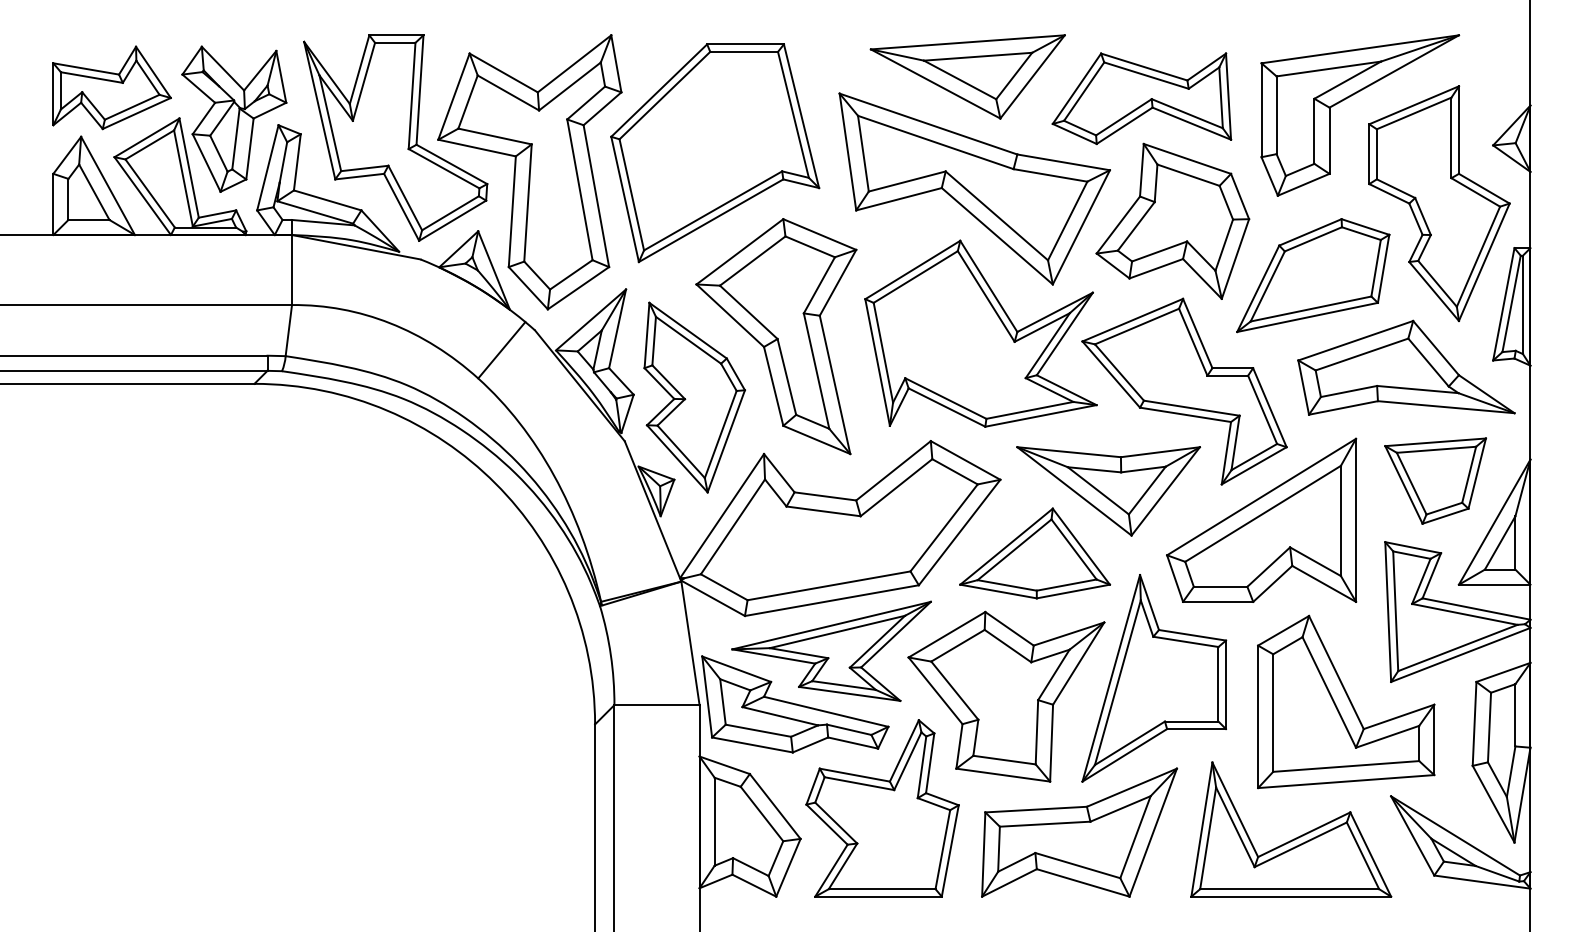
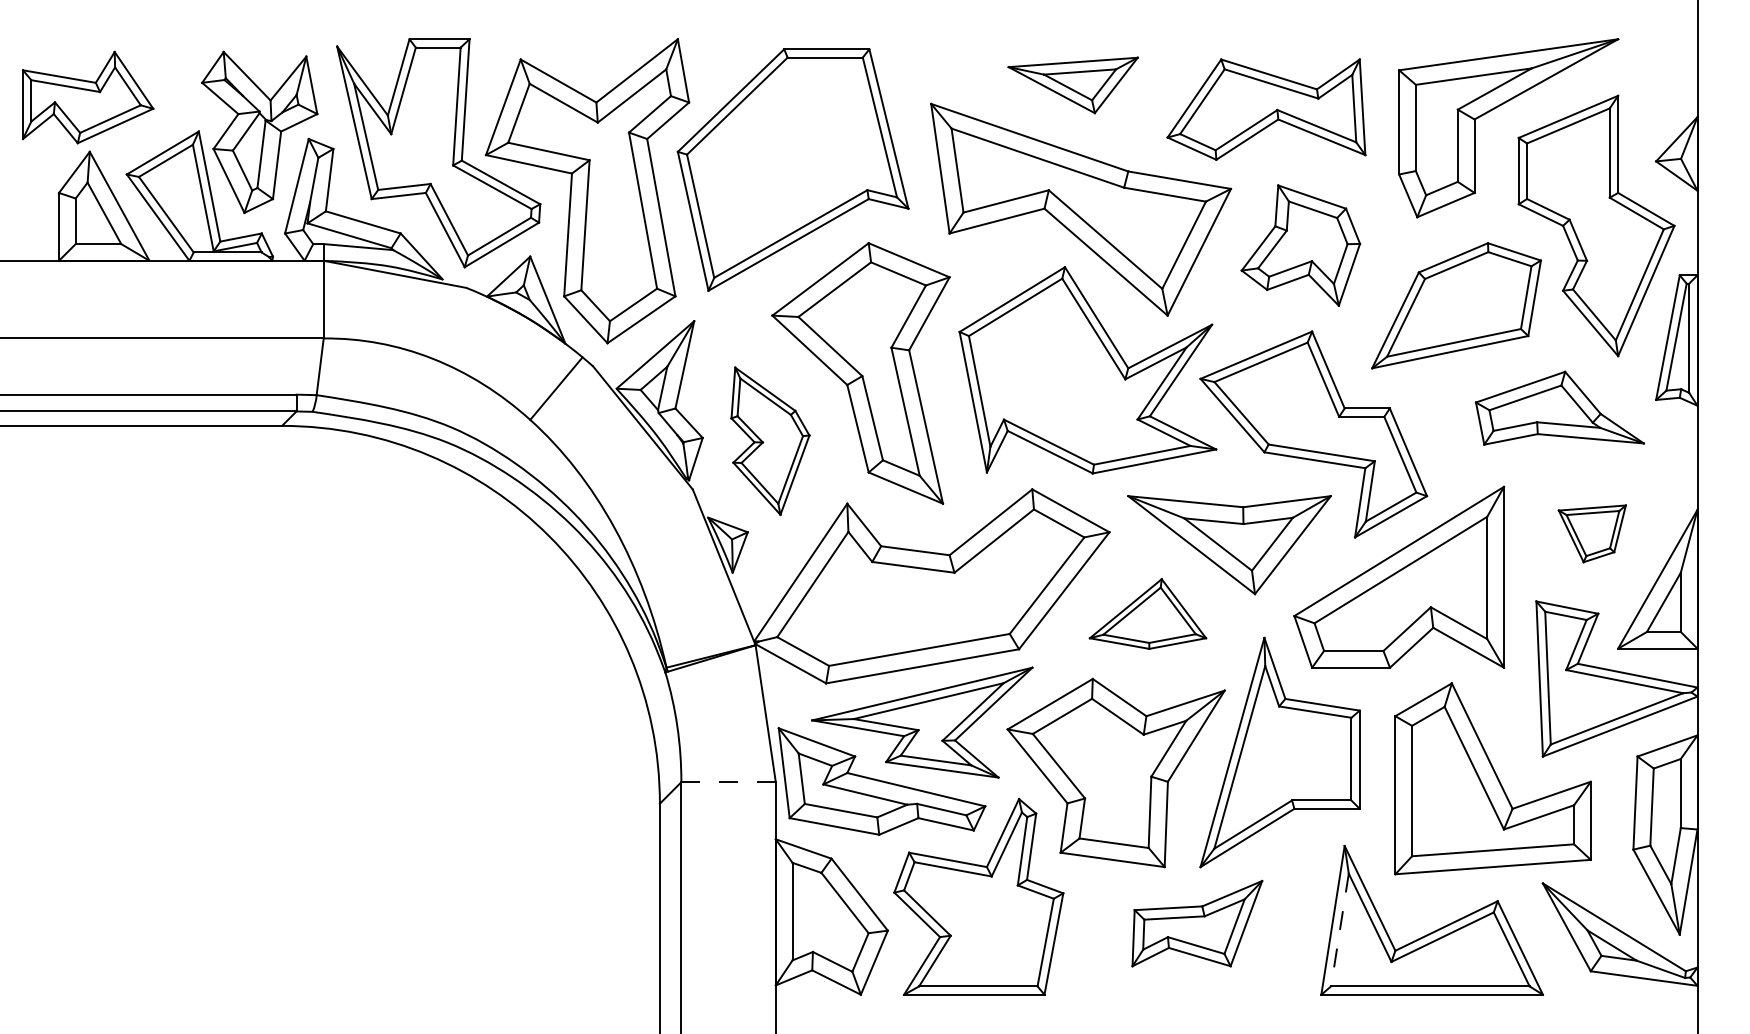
part: (967, 77) -> (1072, 85), size x0.6
part: (112, 87) -> (88, 97), moved
part: (1172, 221) -> (1300, 245), size x0.7
part: (1406, 368) -> (1559, 408), size x0.7
part: (694, 397) -> (770, 441), size x0.7
part: (1435, 480) -> (1592, 533), size x0.6
part: (1034, 552) -> (1147, 613), size x0.7
line: (656, 705) -> (728, 782), solid -> dashed
part: (1079, 832) -> (1197, 923), size x0.6
line: (1207, 838) -> (1339, 930), solid -> dashed

